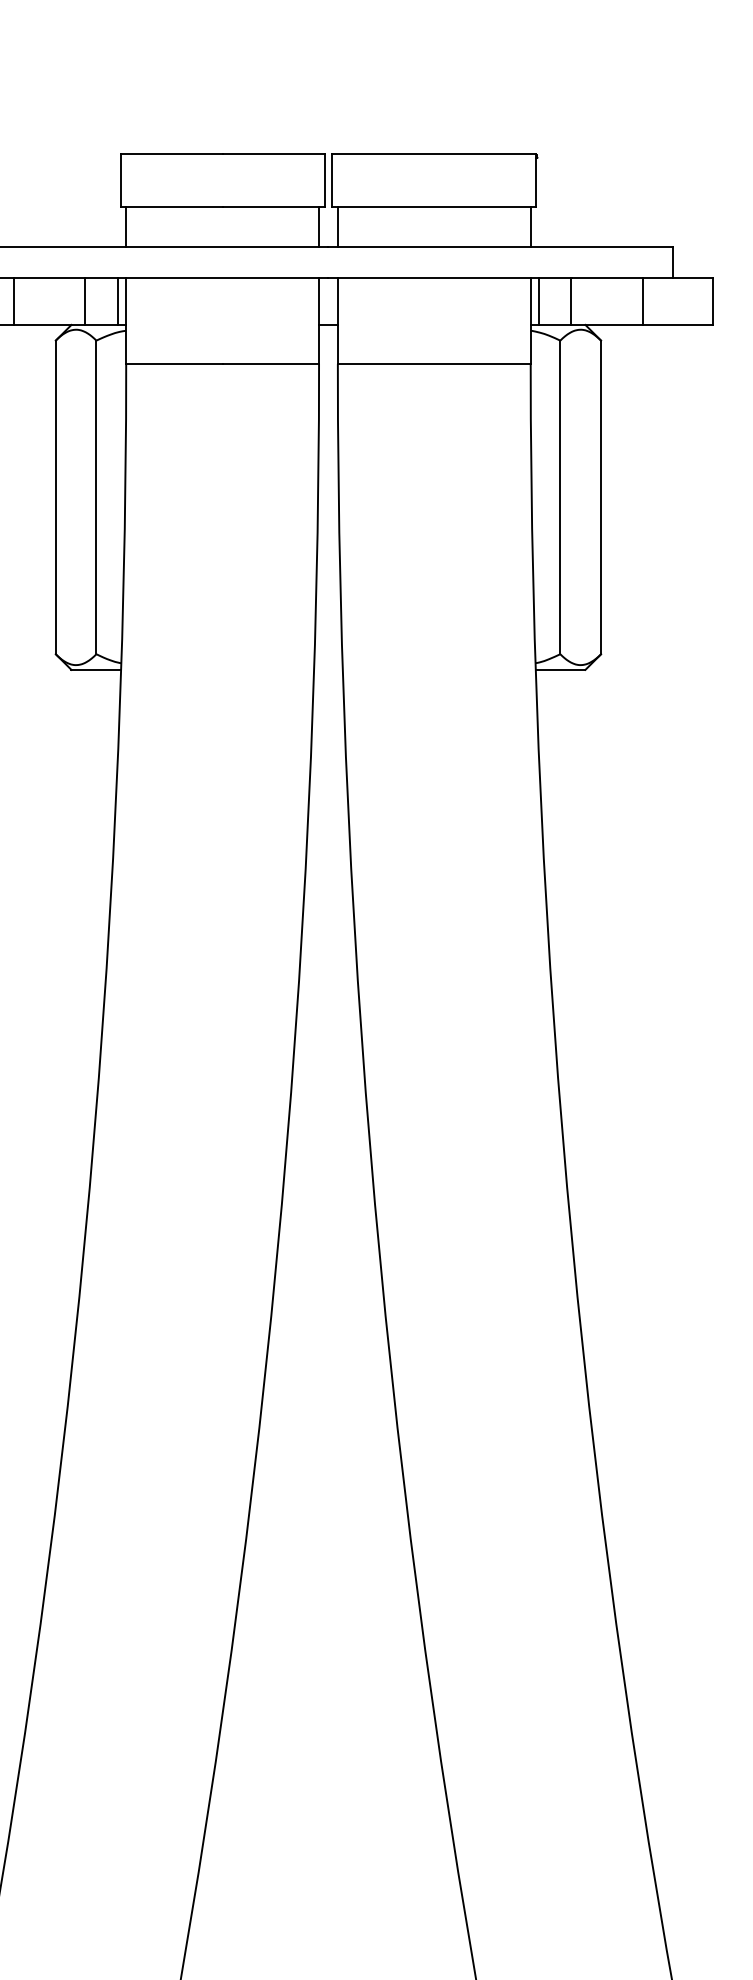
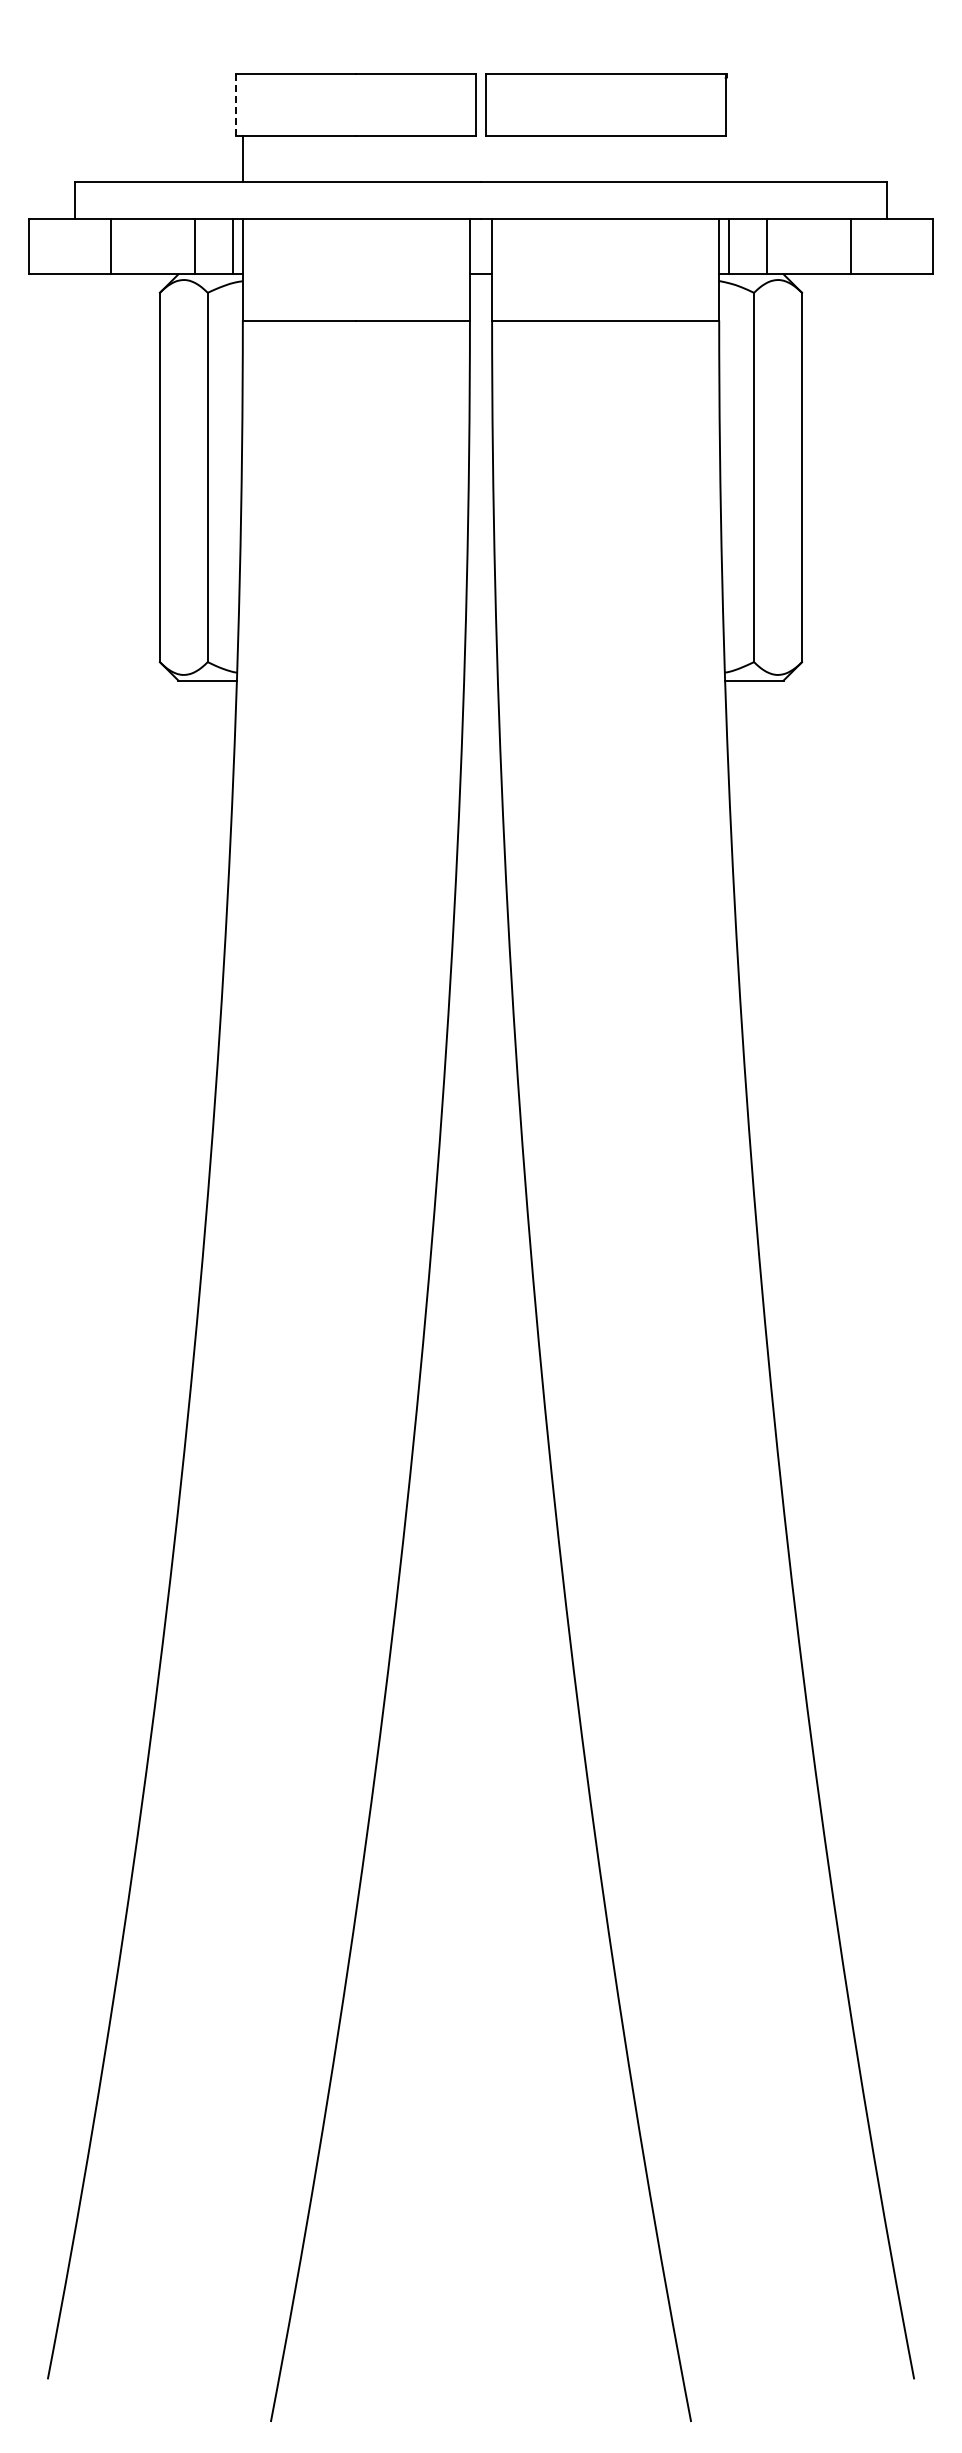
line: (120, 181) -> (236, 105), solid -> dashed
line: (318, 226) -> (469, 158), removed
line: (338, 226) -> (492, 158), removed
line: (530, 226) -> (719, 158), removed

